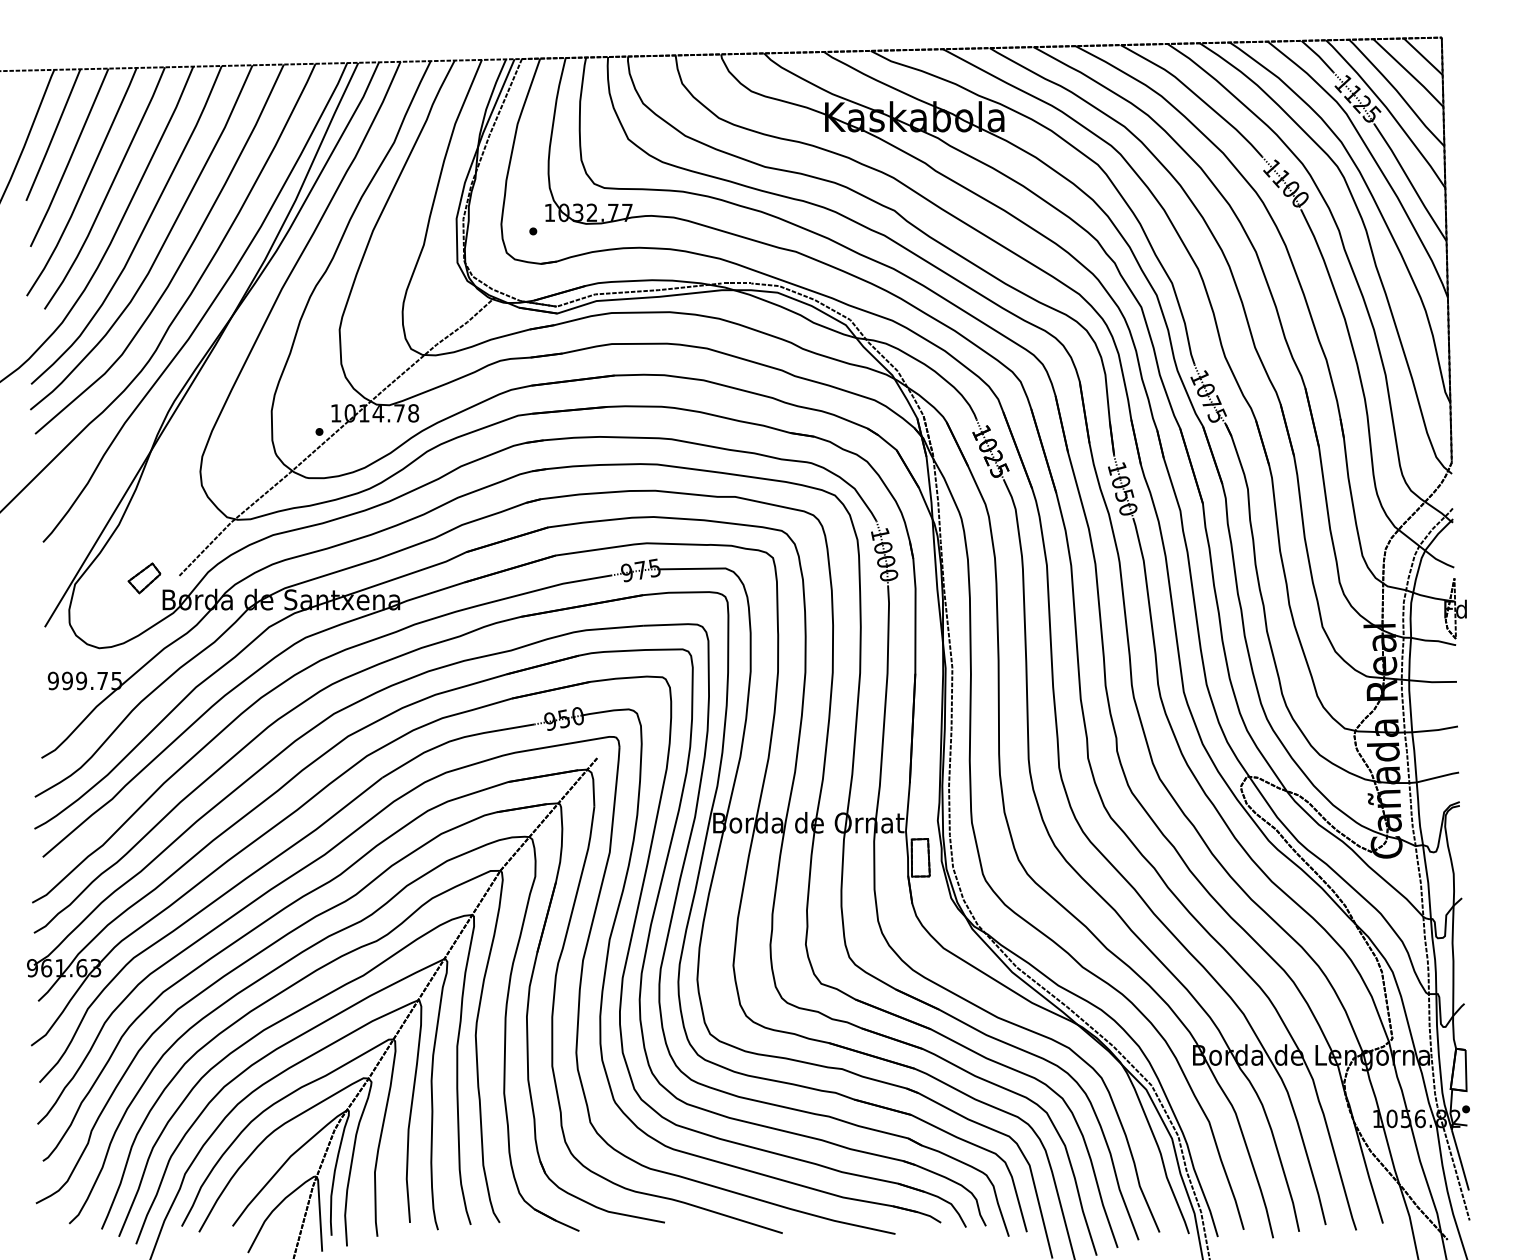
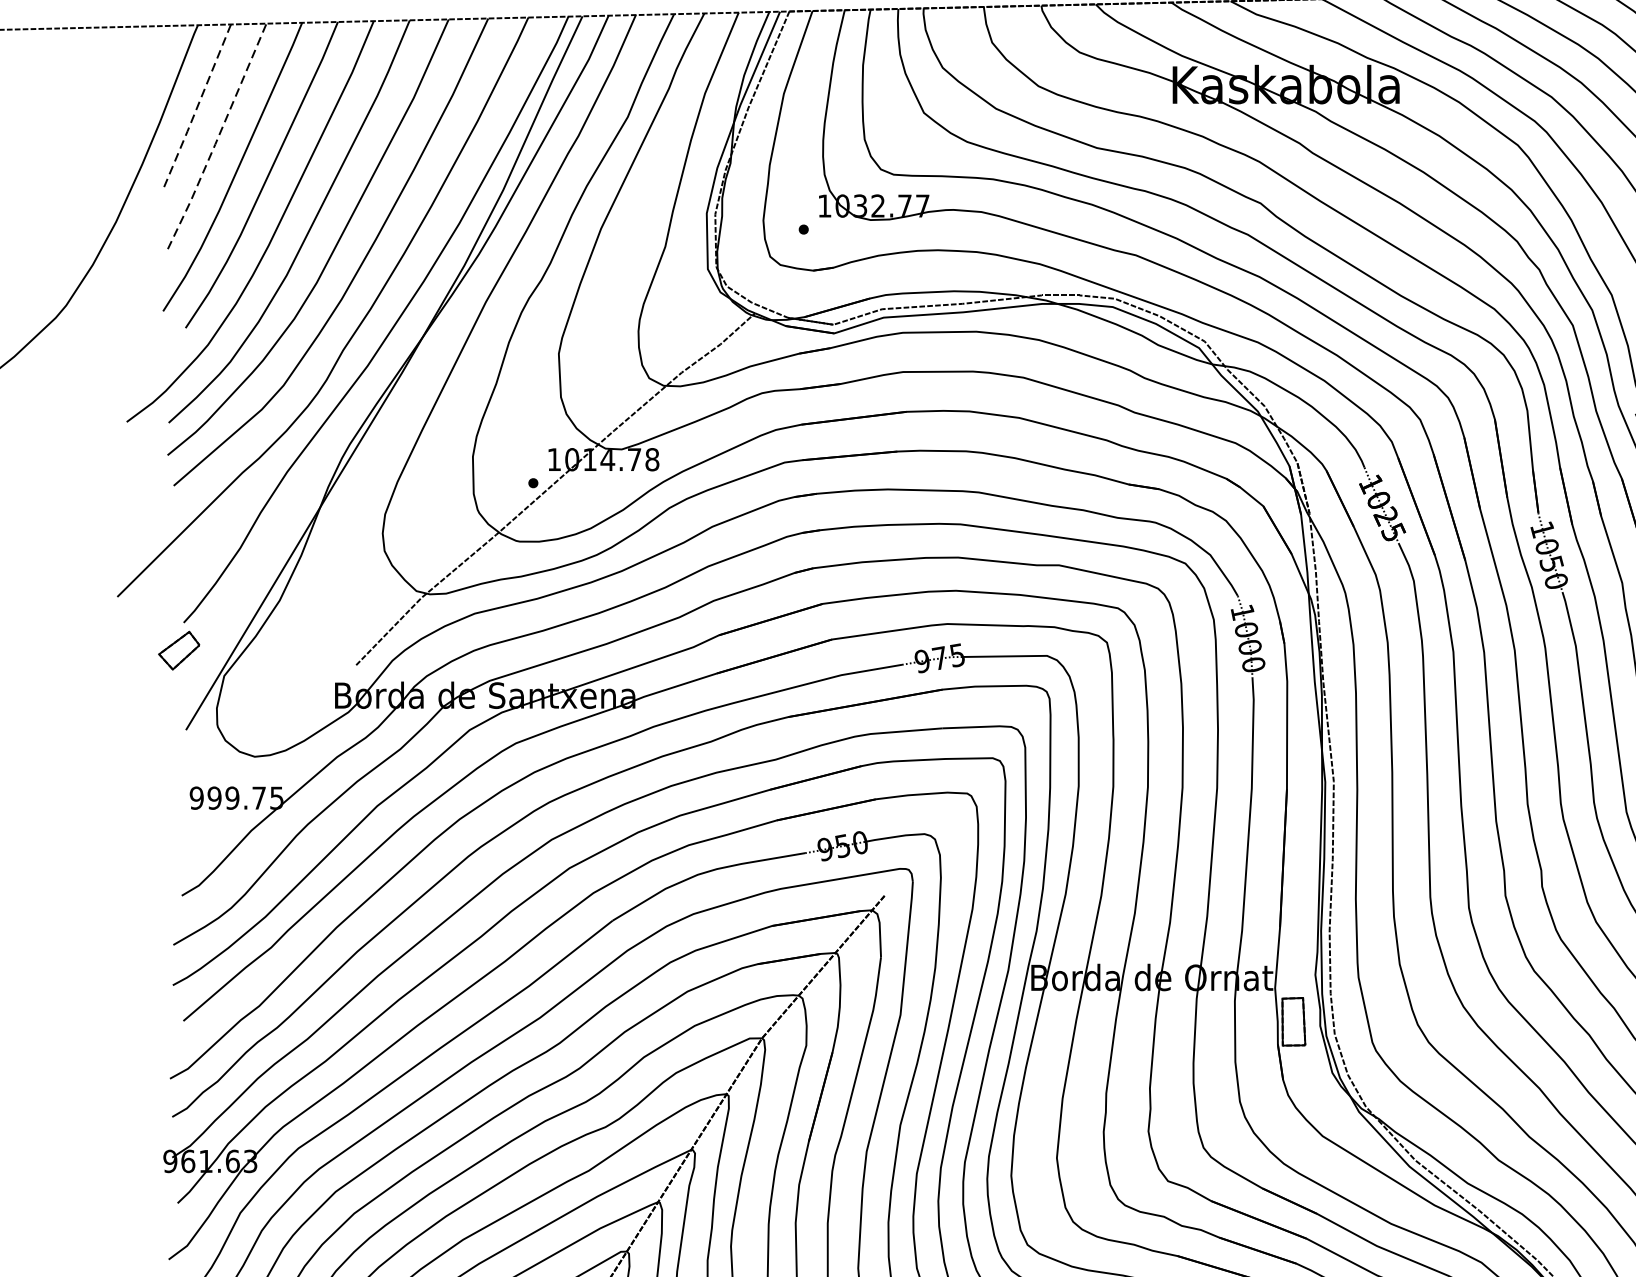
line: (53, 136) -> (196, 109), solid -> dashed
line: (70, 159) -> (218, 138), solid -> dashed
part: (144, 578) -> (179, 650), moved

